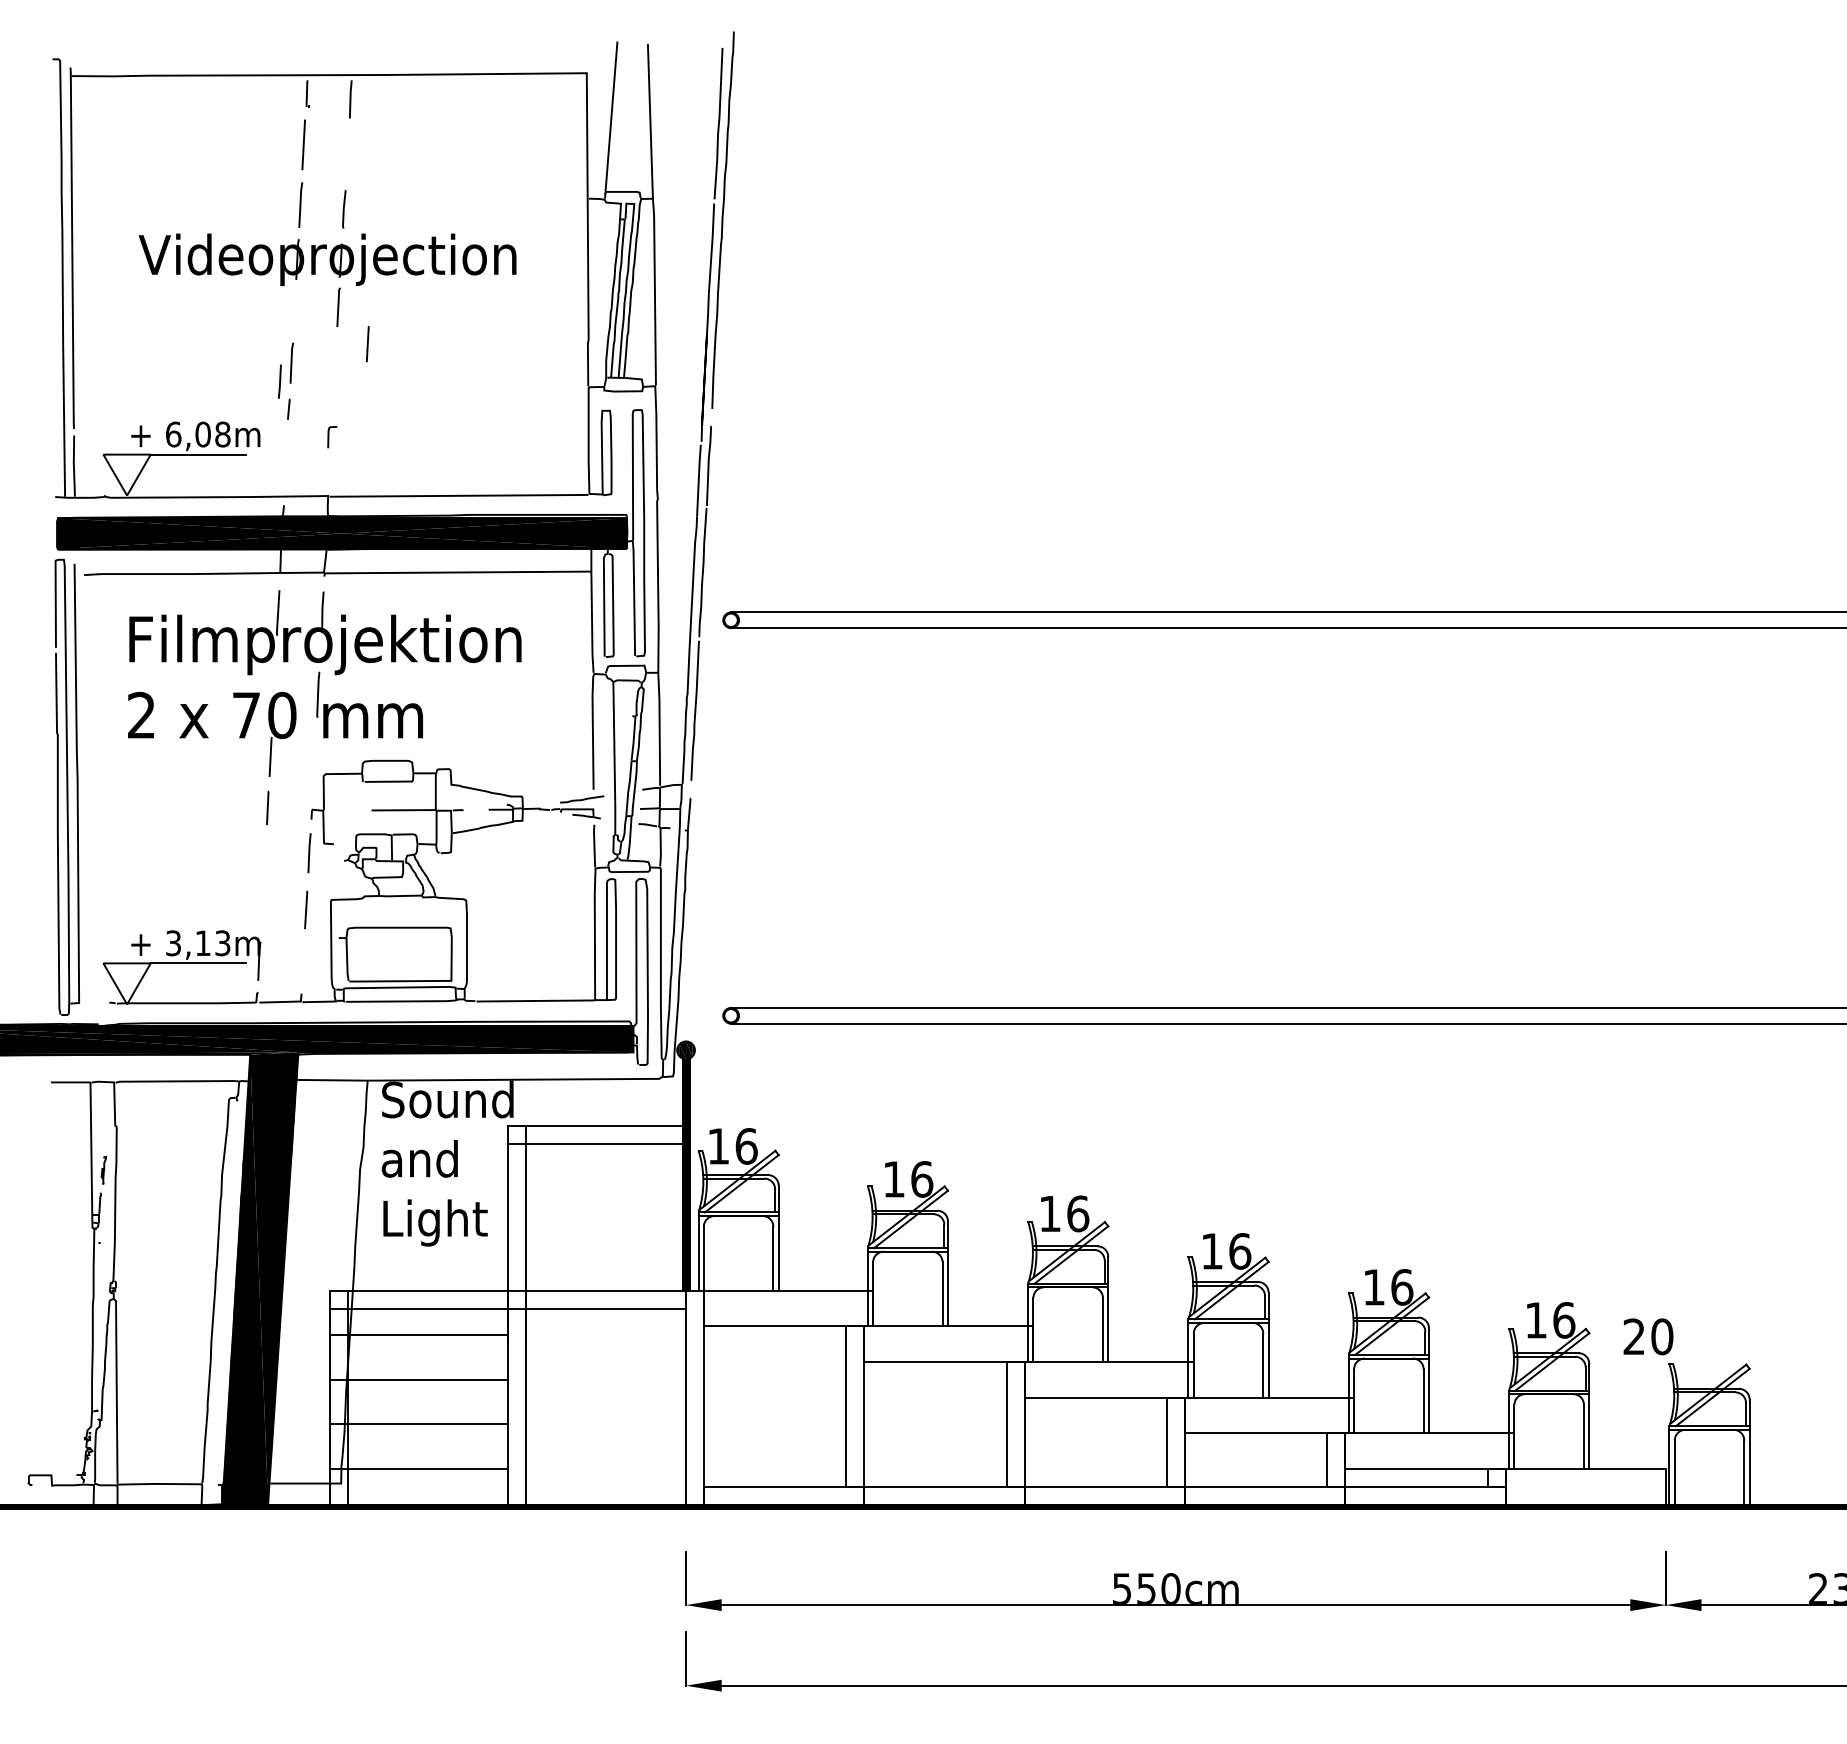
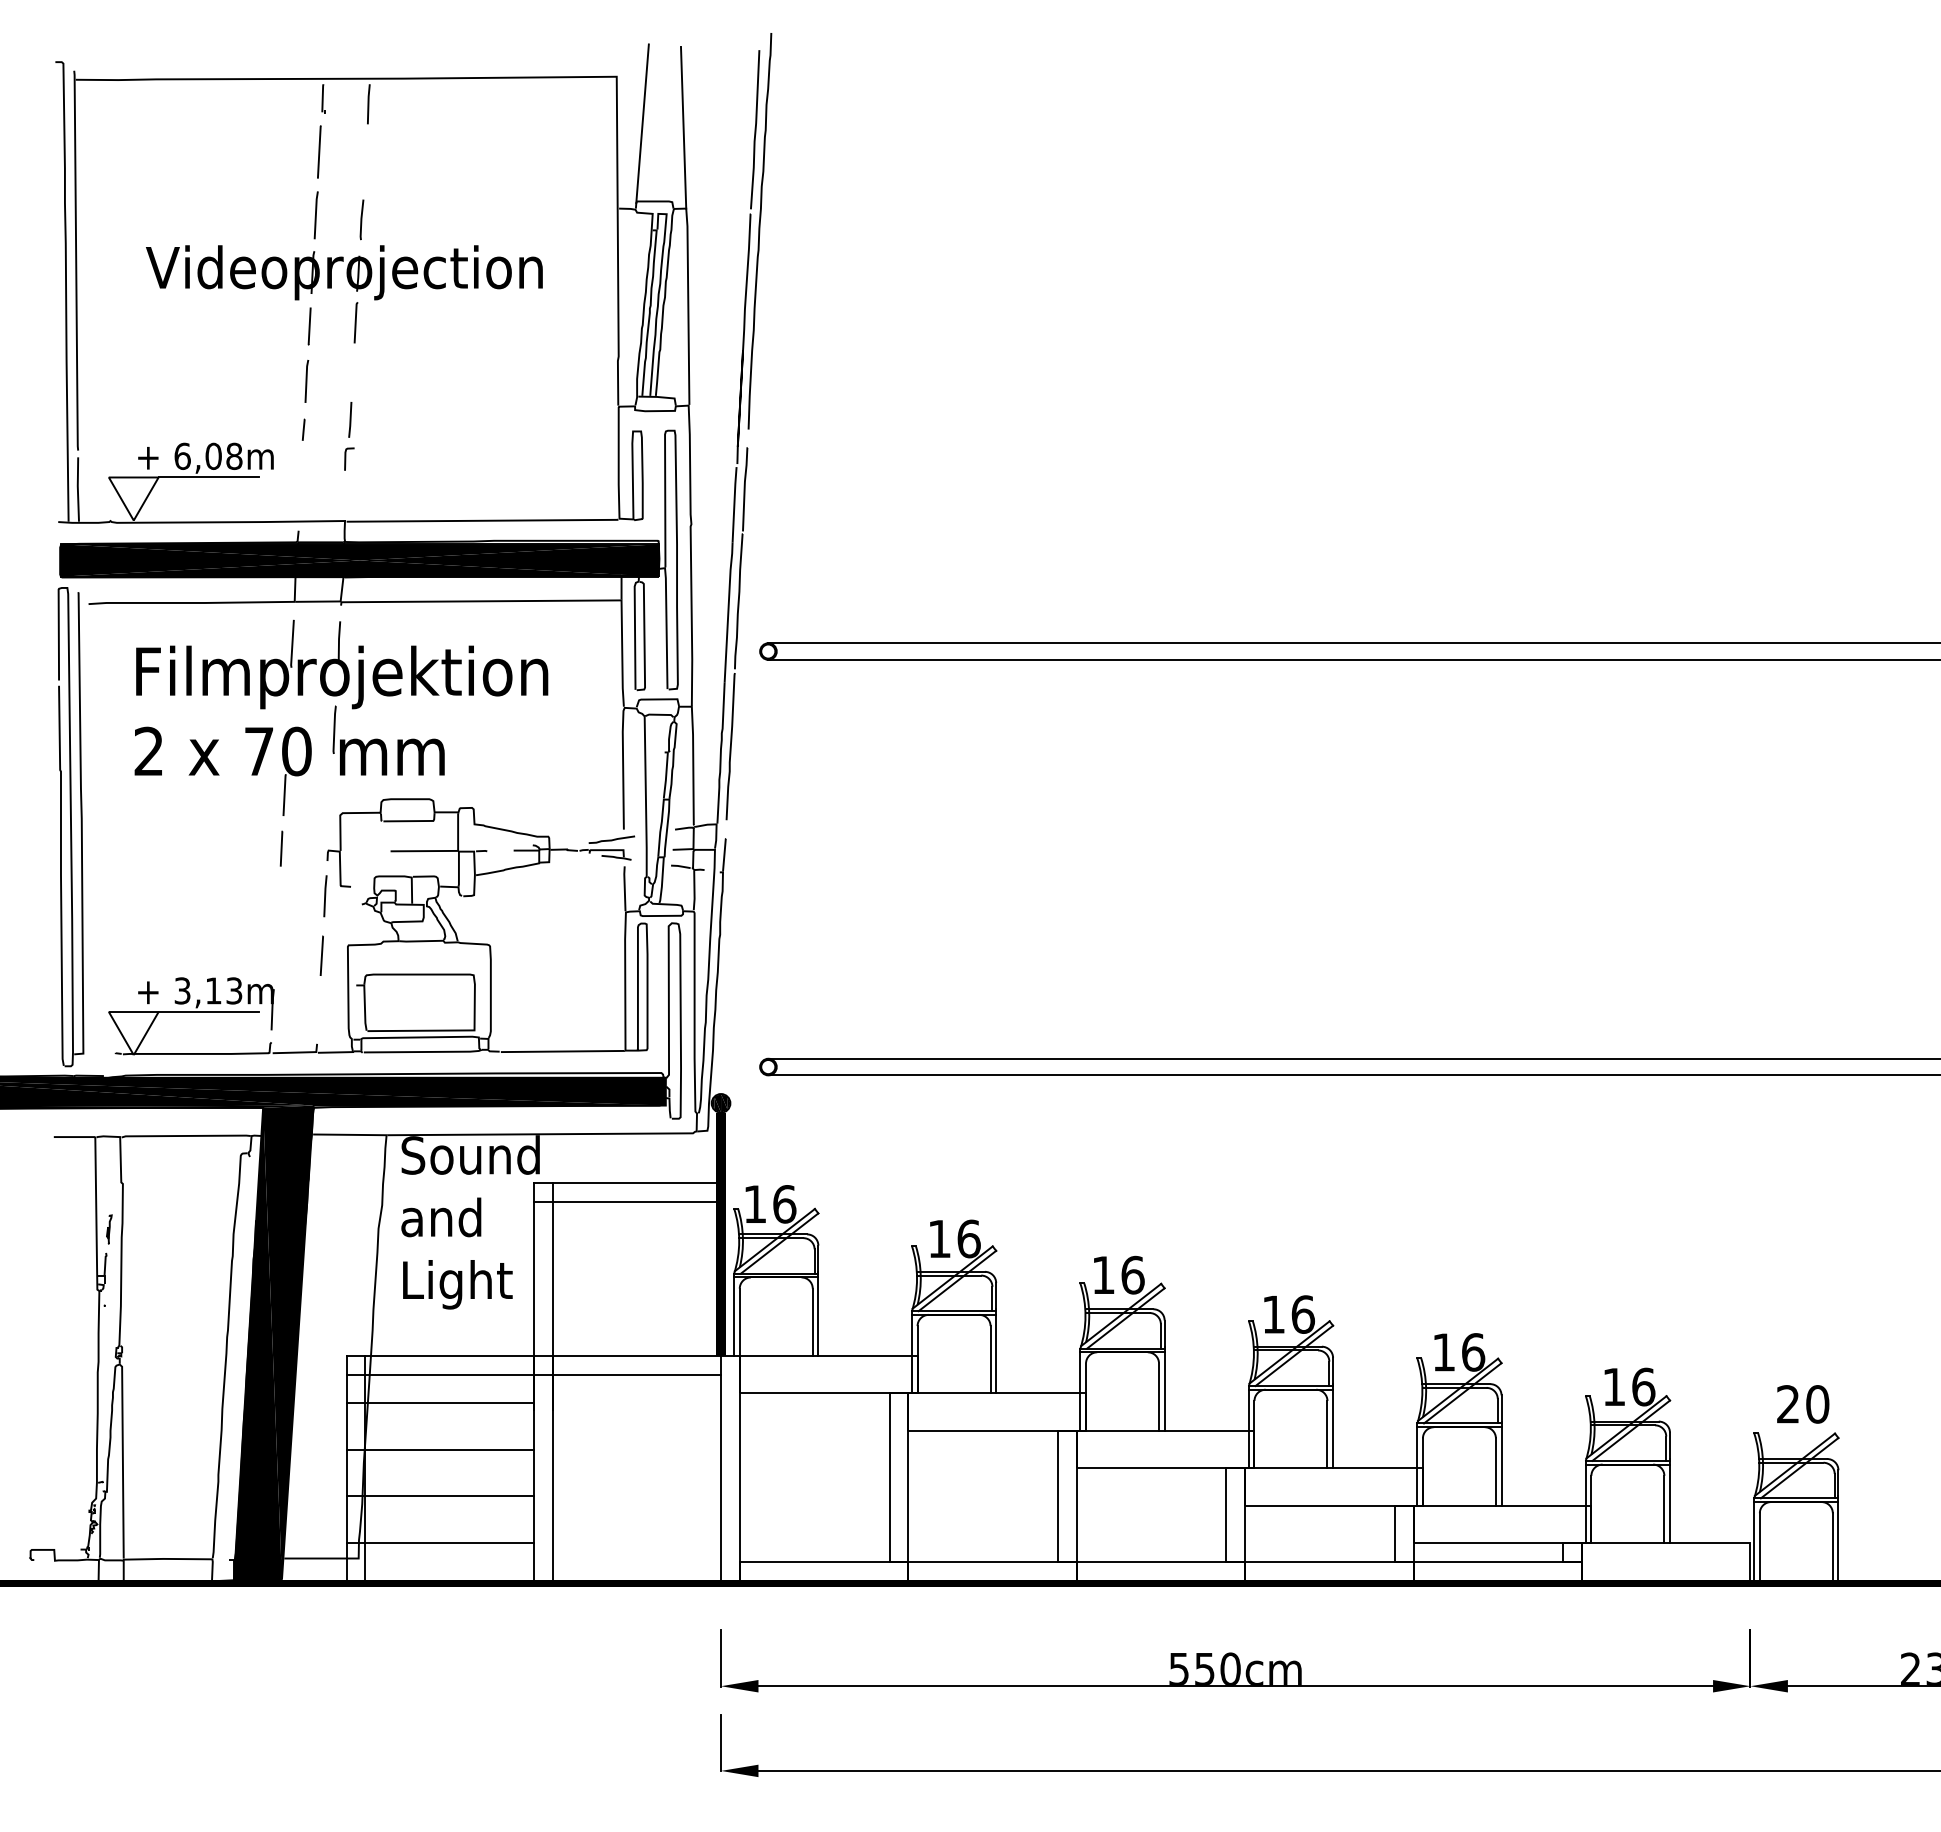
line: (367, 344) -> (309, 326), moved
line: (280, 381) -> (350, 419), moved
text: (1648, 1336) -> (1803, 1404), moved

